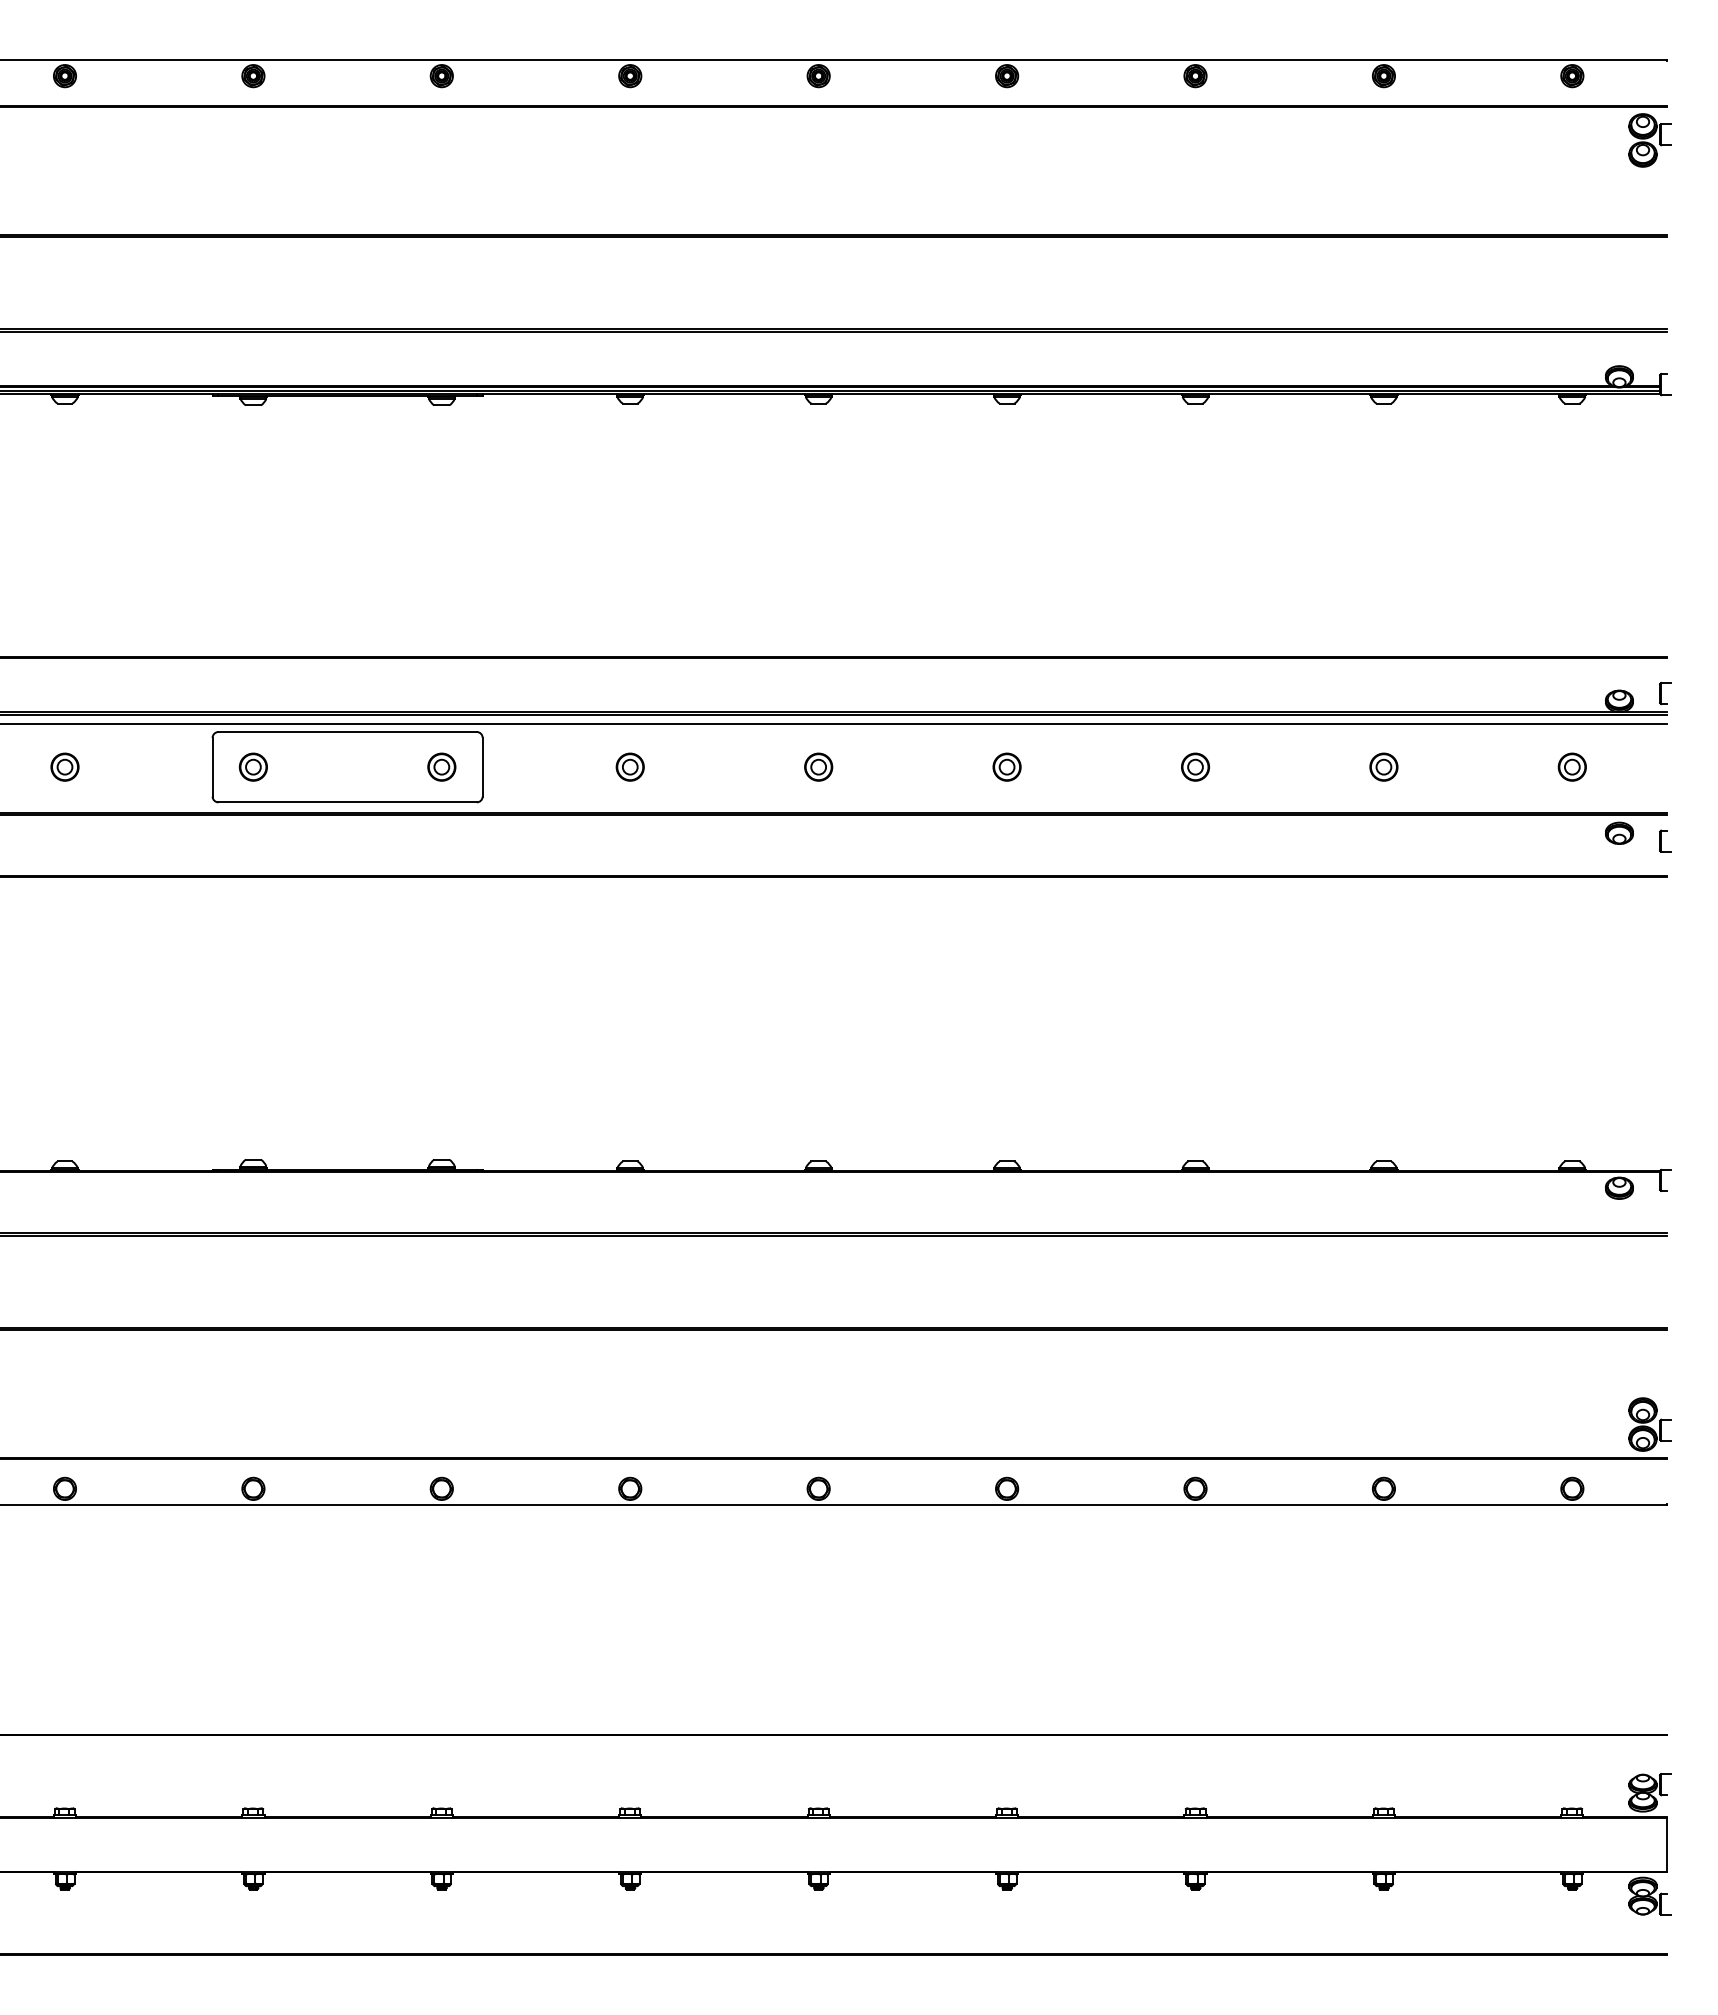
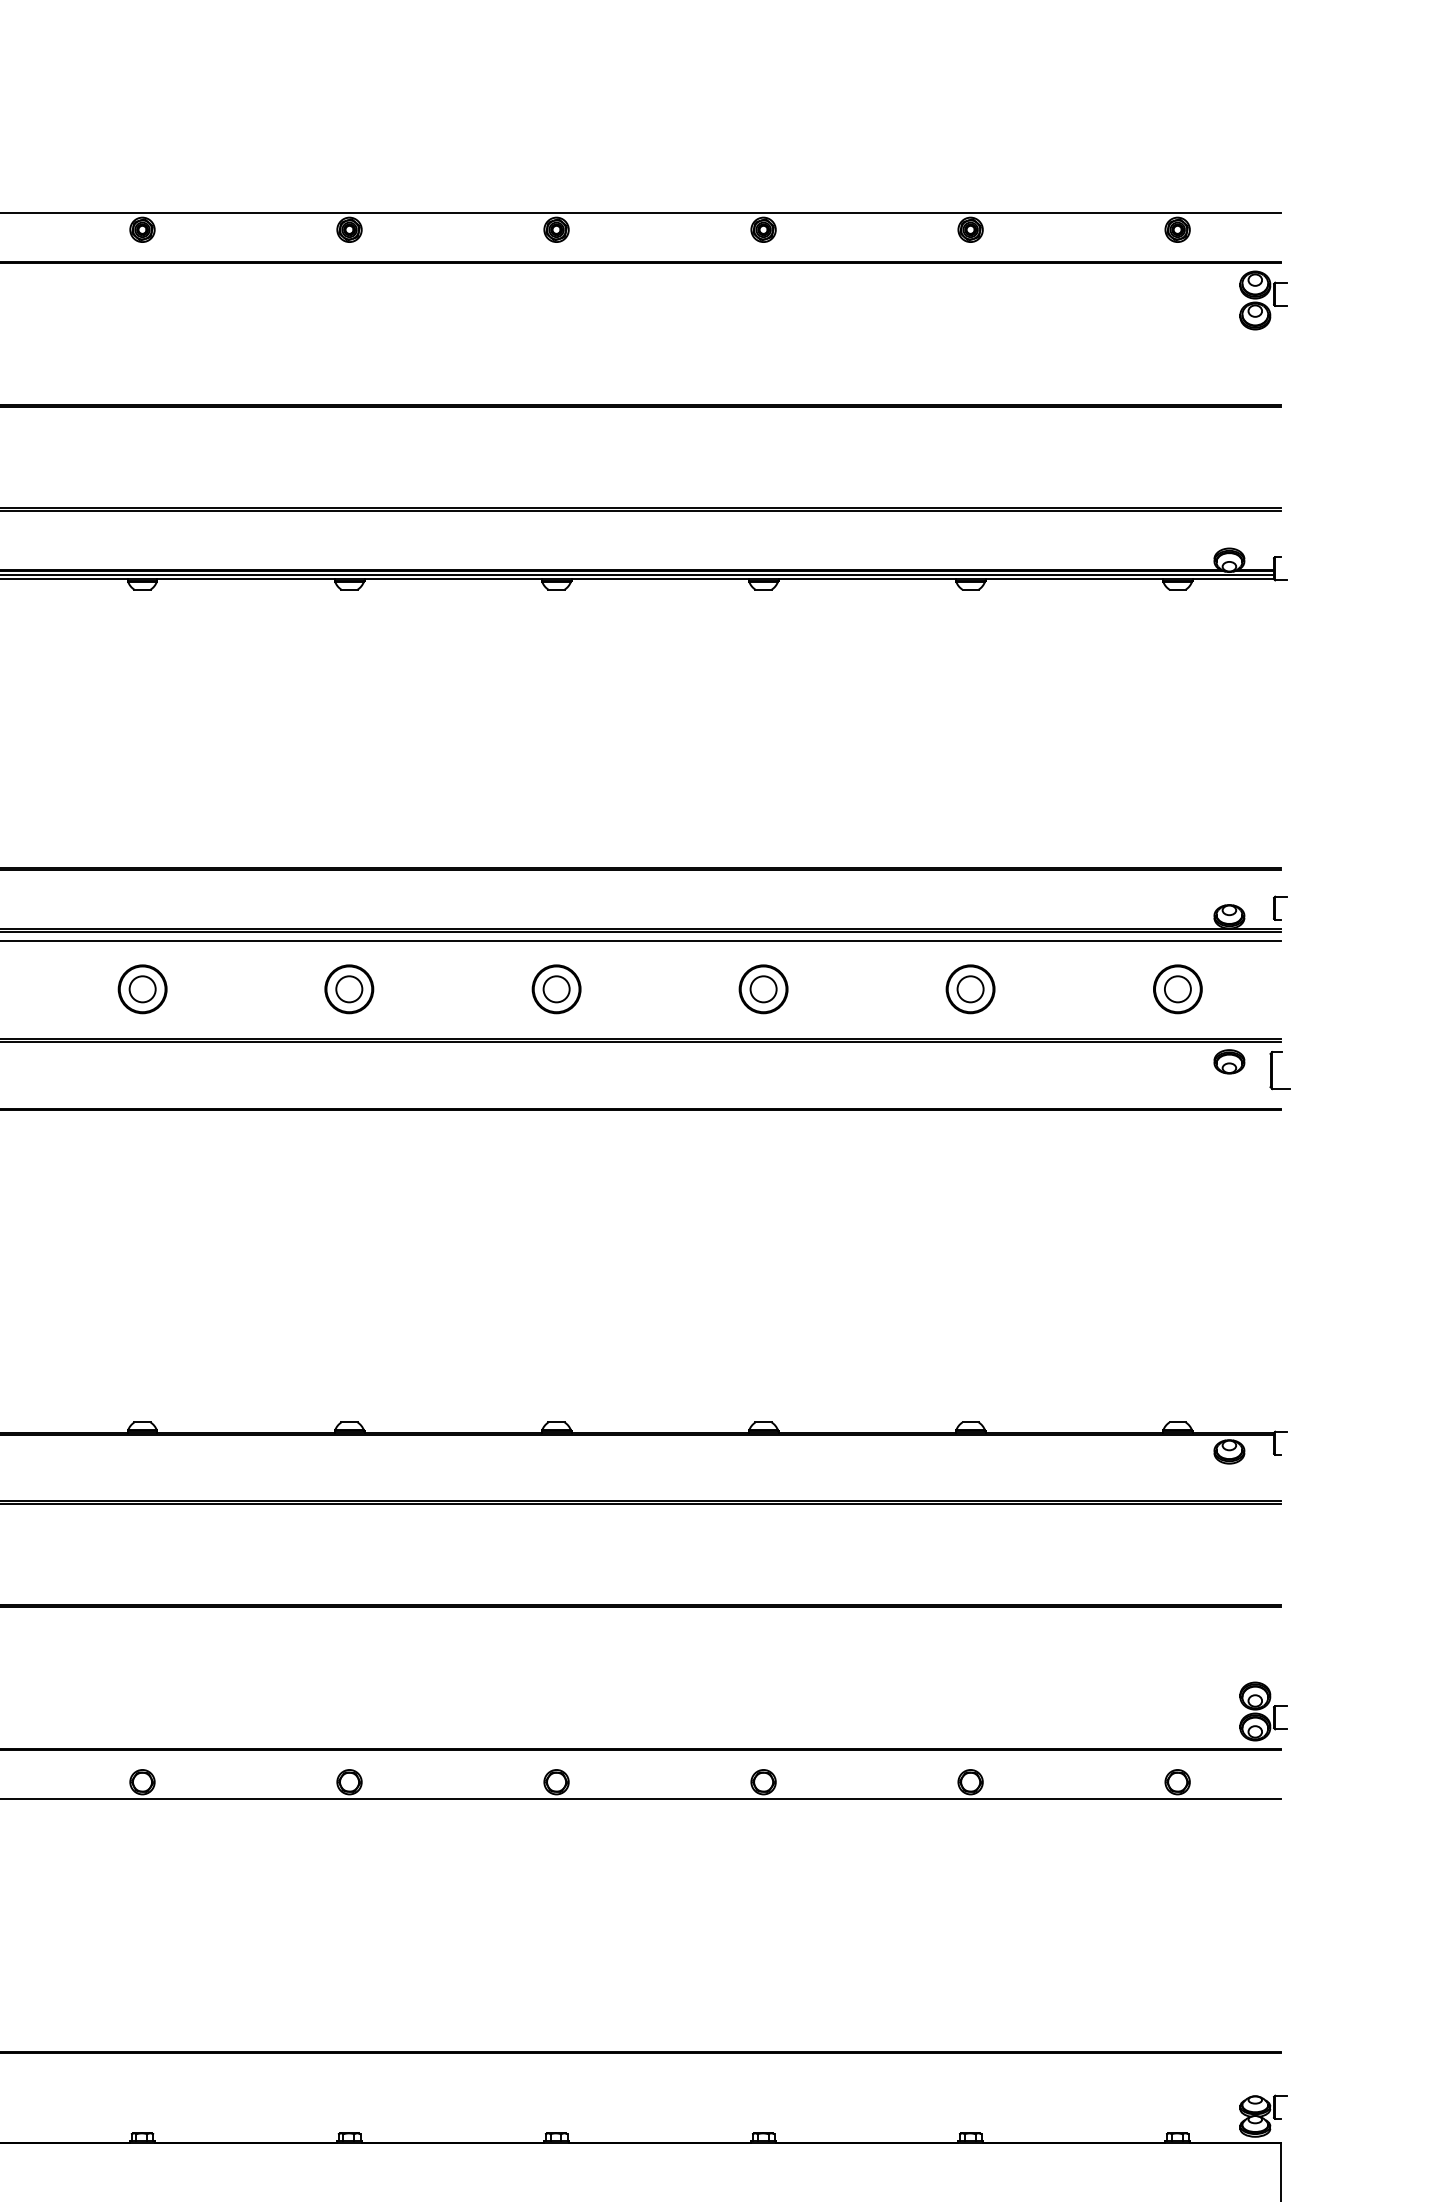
part: (629, 766) -> (141, 988), size x1.6
part: (818, 766) -> (349, 988), size x1.6
part: (1006, 766) -> (555, 988), size x1.6
part: (1195, 766) -> (763, 988), size x1.6
part: (1383, 766) -> (970, 988), size x1.6
part: (1571, 766) -> (1176, 988), size x1.6
part: (1665, 840) -> (1280, 1069), size x1.6

